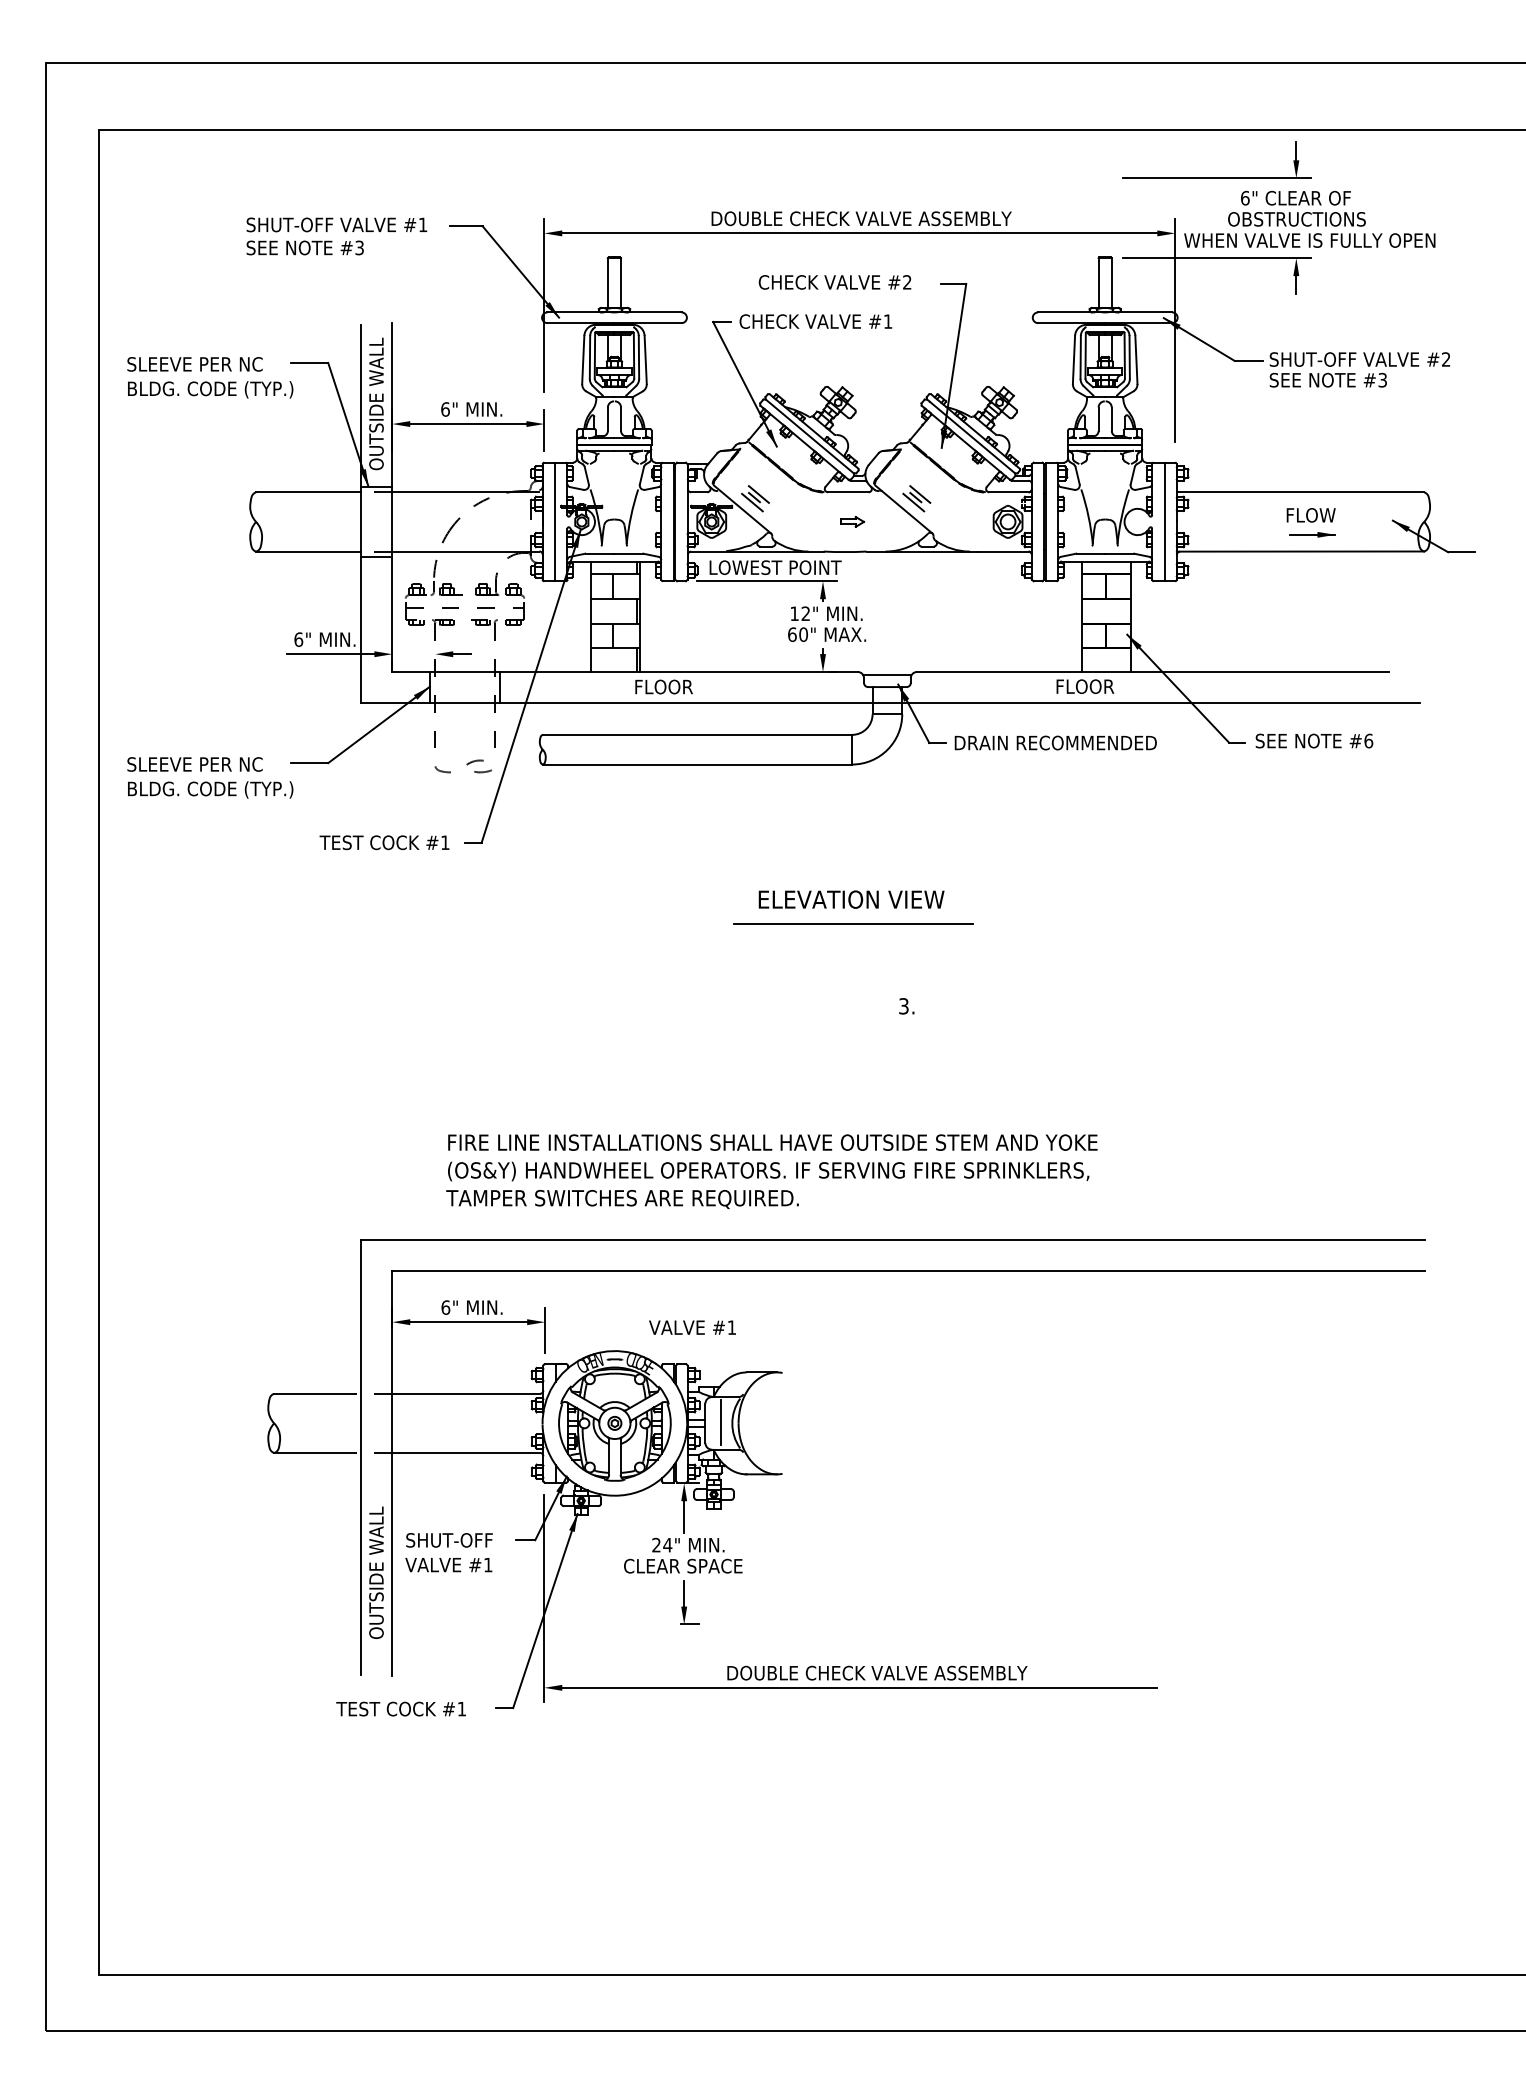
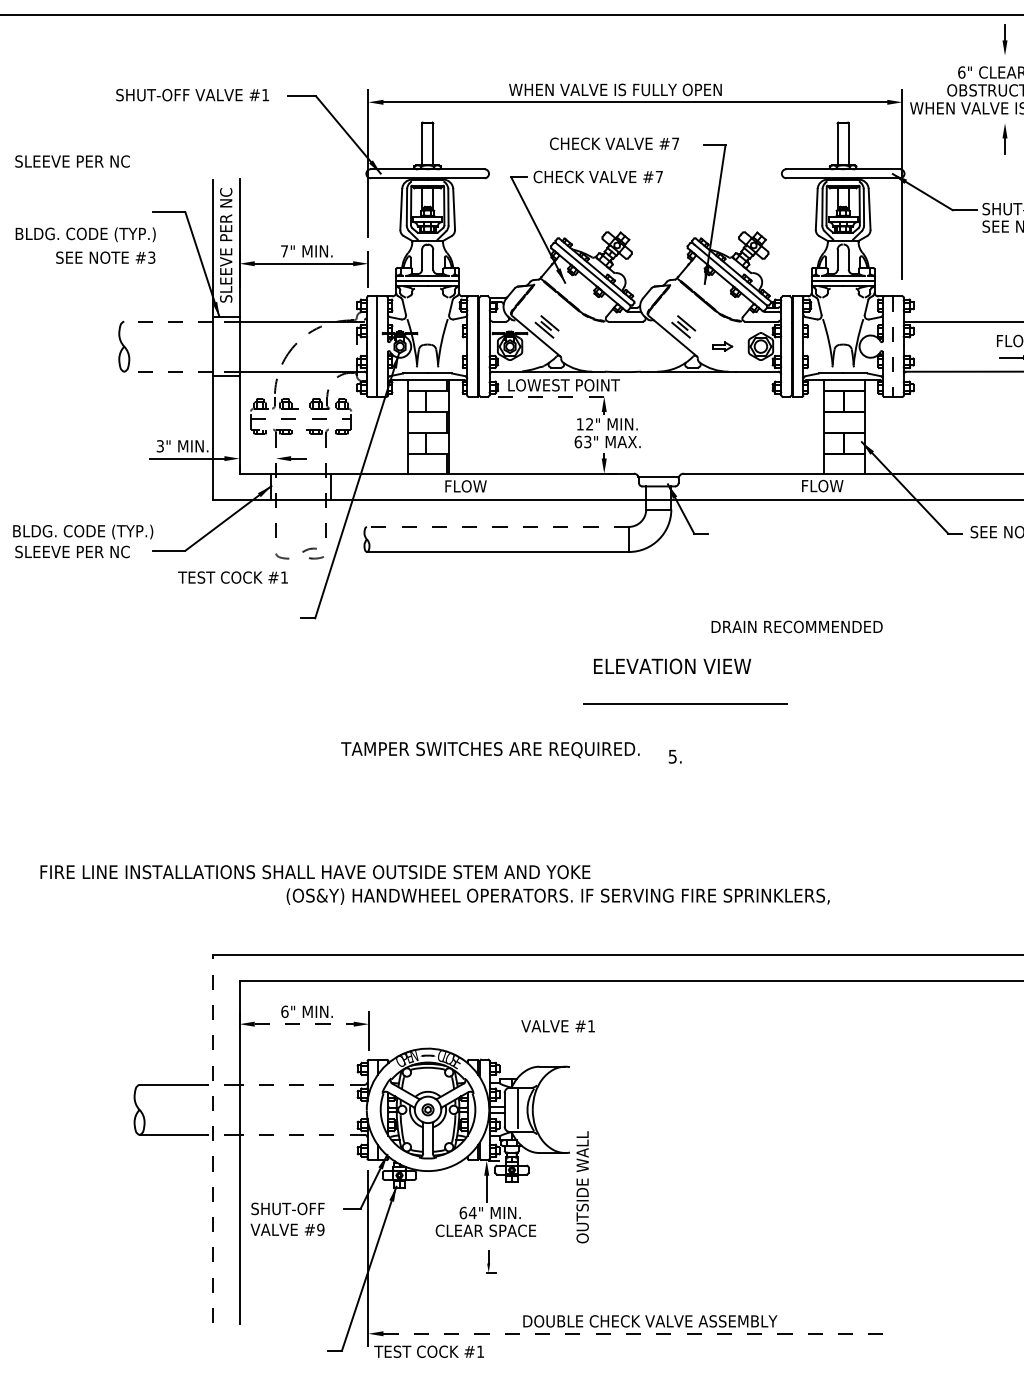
line: (1216, 178) -> (937, 55), removed
text: (860, 218) -> (635, 89), DOUBLE CHECK VALVE ASSEMBLY -> WHEN VALVE IS FULLY OPEN
text: (304, 247) -> (105, 257), moved
line: (1216, 258) -> (937, 123), removed
text: (907, 282) -> (675, 143), #2 -> #7
text: (888, 321) -> (659, 176), #1 -> #7
text: (194, 364) -> (72, 161), moved
text: (376, 402) -> (226, 245), OUTSIDE WALL -> SLEEVE PER NC
text: (445, 409) -> (284, 251), 6" -> 7"
line: (308, 492) -> (168, 321), solid -> dashed
part: (852, 521) -> (722, 346), moved
line: (1164, 522) -> (893, 347), solid -> dashed
line: (308, 551) -> (168, 371), solid -> dashed
line: (767, 581) -> (557, 397), solid -> dashed
text: (803, 634) -> (587, 441), 60" -> 63"
text: (298, 639) -> (160, 446), 6" -> 3"
text: (680, 686) -> (483, 485), FLOOR -> FLOW
text: (1101, 686) -> (840, 485), FLOOR -> FLOW
line: (697, 734) -> (497, 526), solid -> dashed
text: (1055, 742) -> (796, 626), moved
text: (210, 789) -> (83, 531), moved
text: (384, 842) -> (232, 577), moved
text: (851, 899) -> (672, 666), moved
line: (853, 923) -> (685, 703), moved
text: (903, 1005) -> (672, 756), 3. -> 5.
text: (772, 1142) -> (315, 872), moved
text: (622, 1199) -> (490, 750), moved
line: (469, 1322) -> (304, 1024), solid -> dashed
text: (692, 1327) -> (558, 1026), moved
line: (466, 1393) -> (302, 1084), solid -> dashed
line: (466, 1452) -> (302, 1134), solid -> dashed
line: (361, 1457) -> (213, 1138), solid -> dashed
text: (656, 1544) -> (463, 1212), 24" -> 64"
text: (487, 1564) -> (320, 1229), #1 -> #9
text: (376, 1572) -> (582, 1187), moved
part: (689, 1602) -> (491, 1261), size x0.6
line: (859, 1687) -> (635, 1333), solid -> dashed
text: (400, 1708) -> (428, 1351), moved

